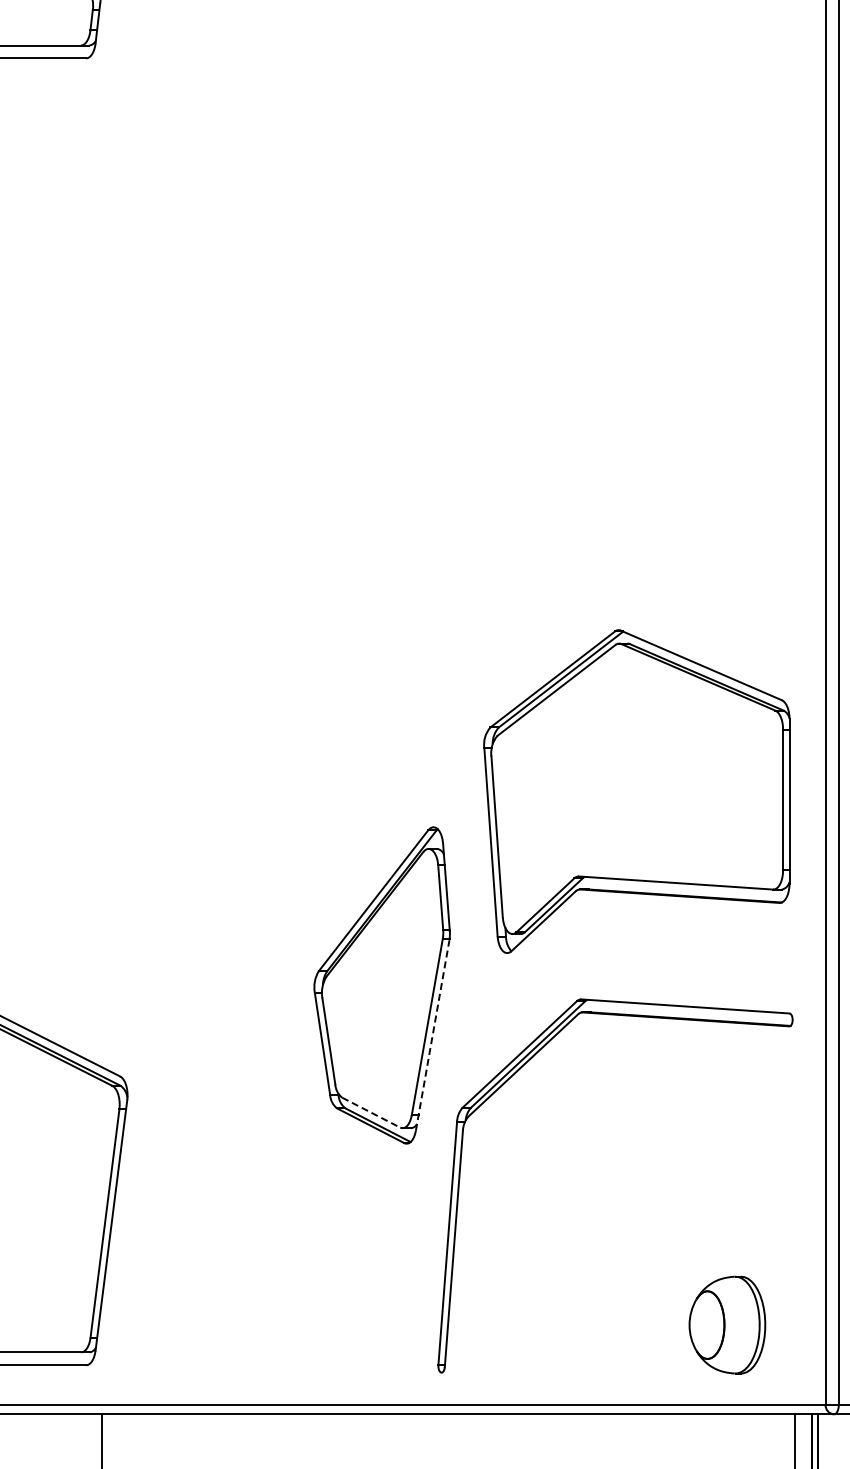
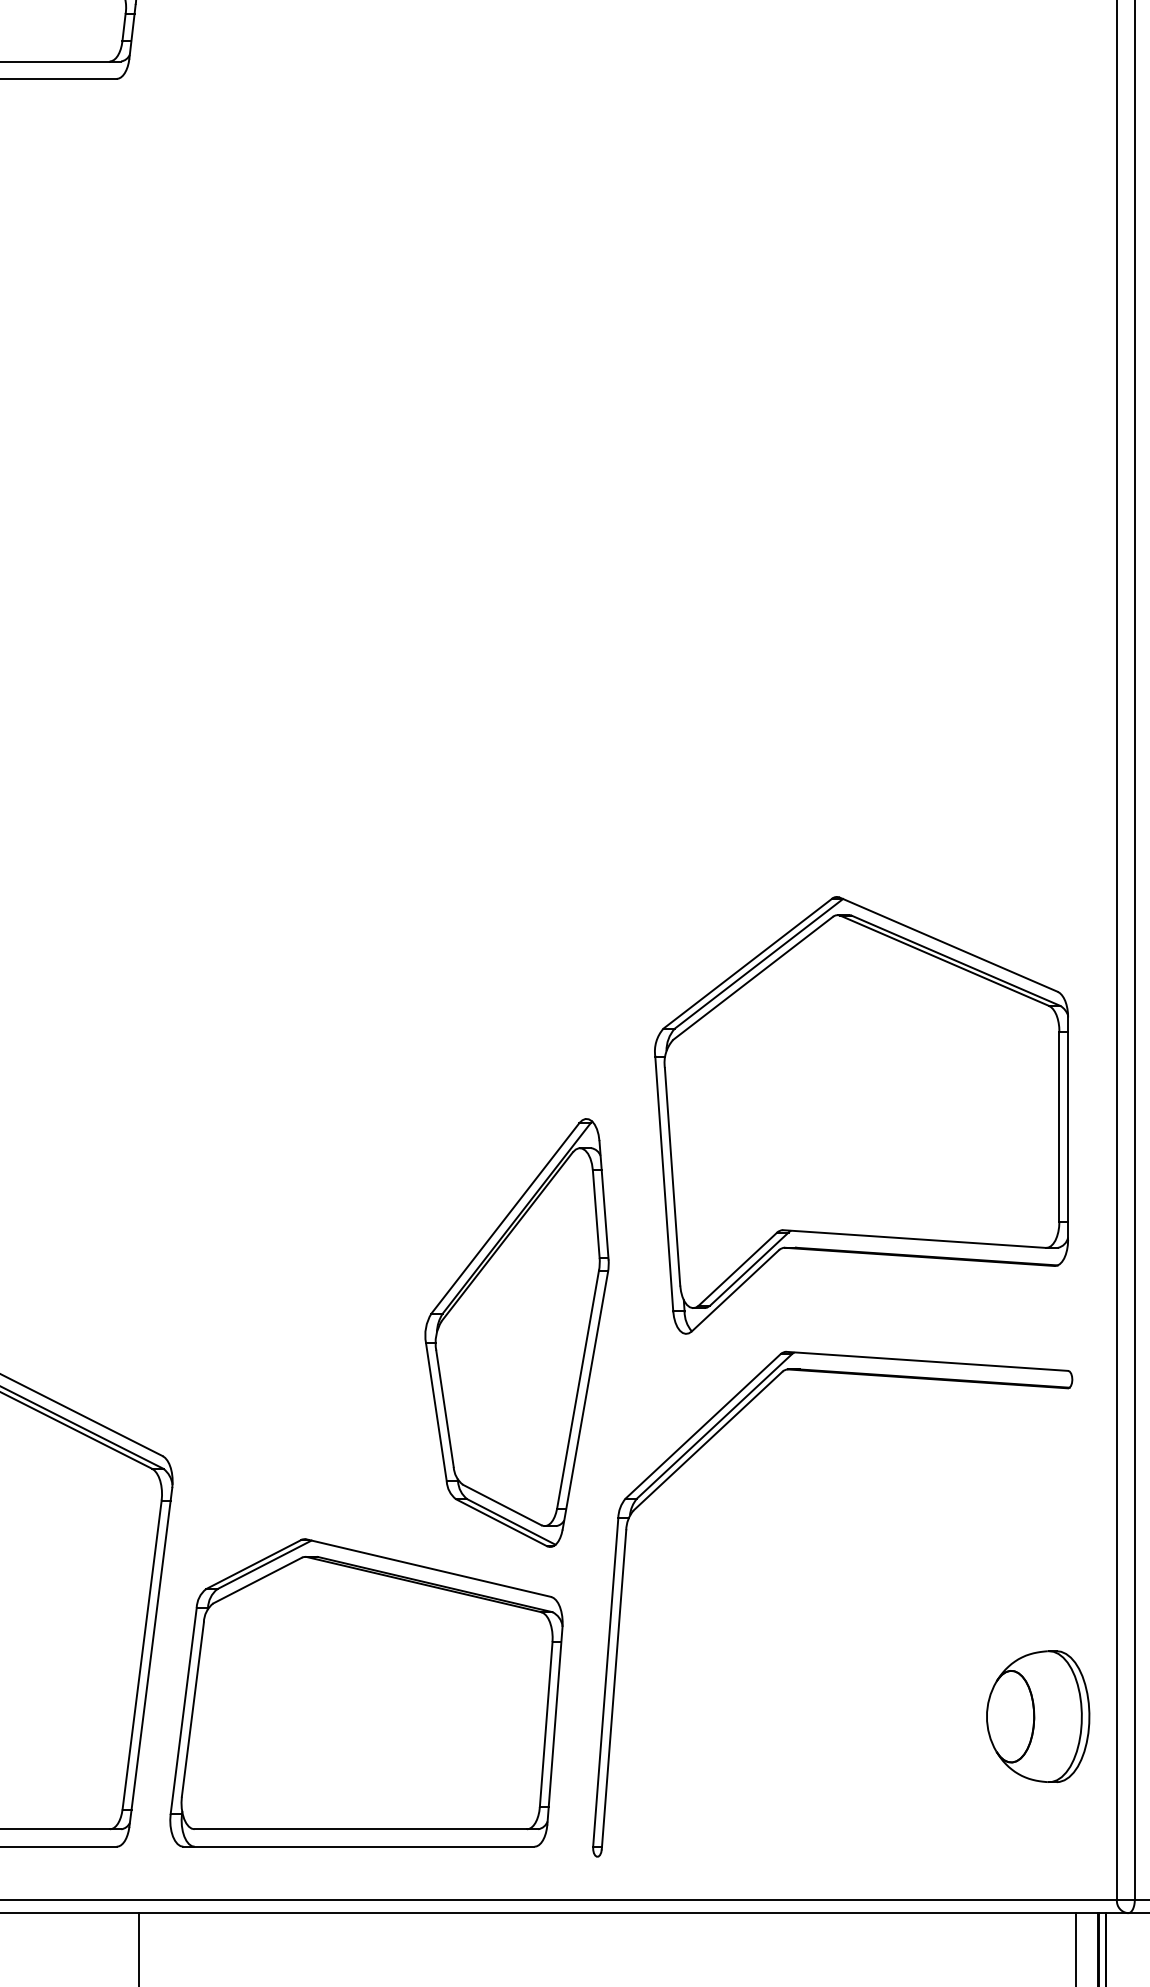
part: (636, 791) -> (861, 1115), moved
line: (432, 1035) -> (585, 1400), dashed -> solid
line: (371, 1112) -> (502, 1504), dashed -> solid
part: (270, 1251) -> (366, 1692), added
part: (727, 1324) -> (1038, 1715), moved

